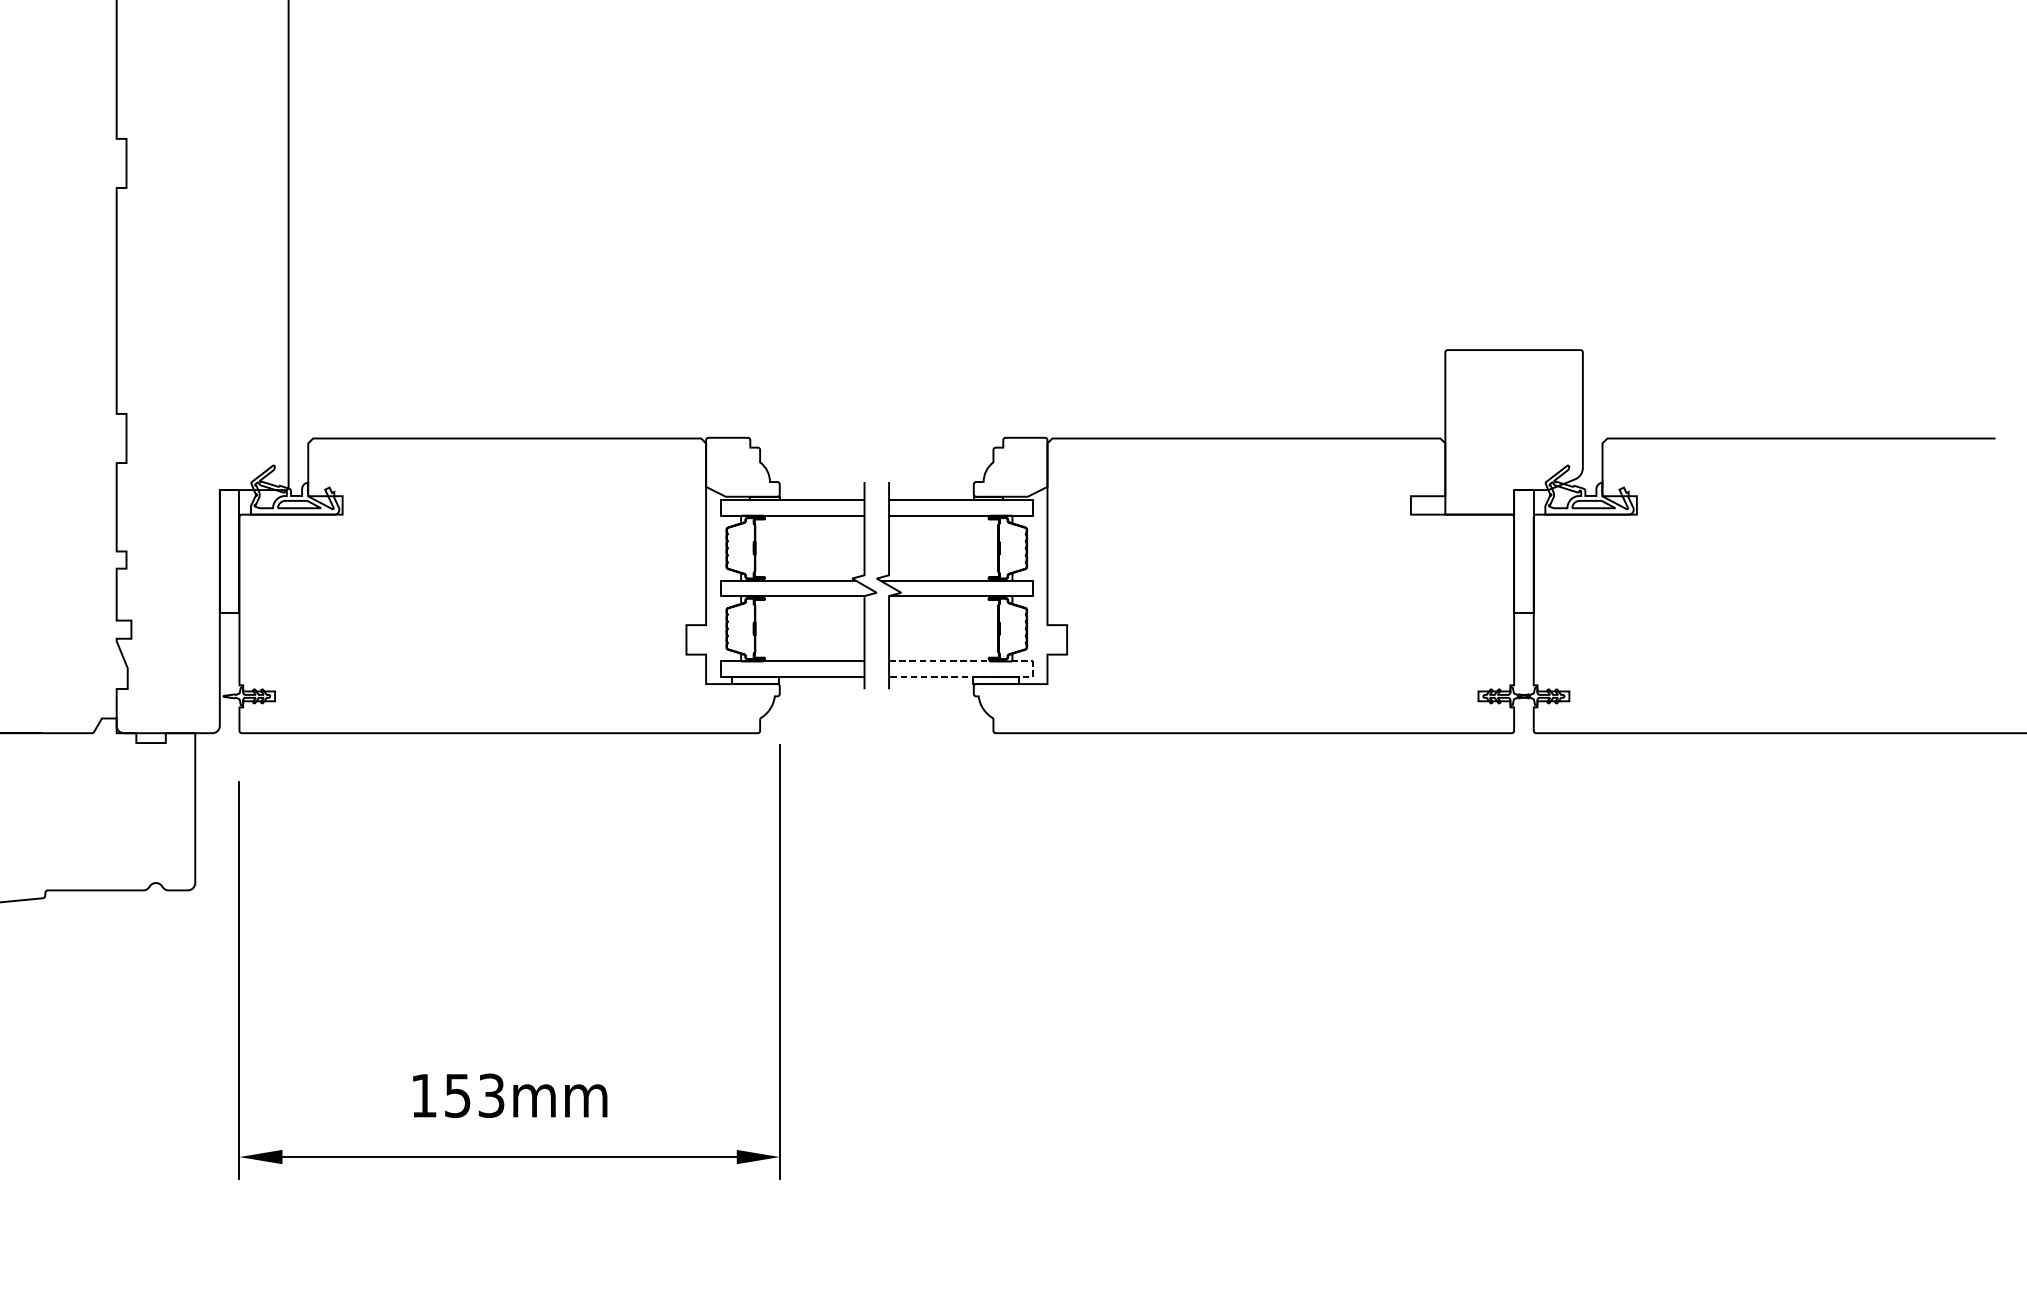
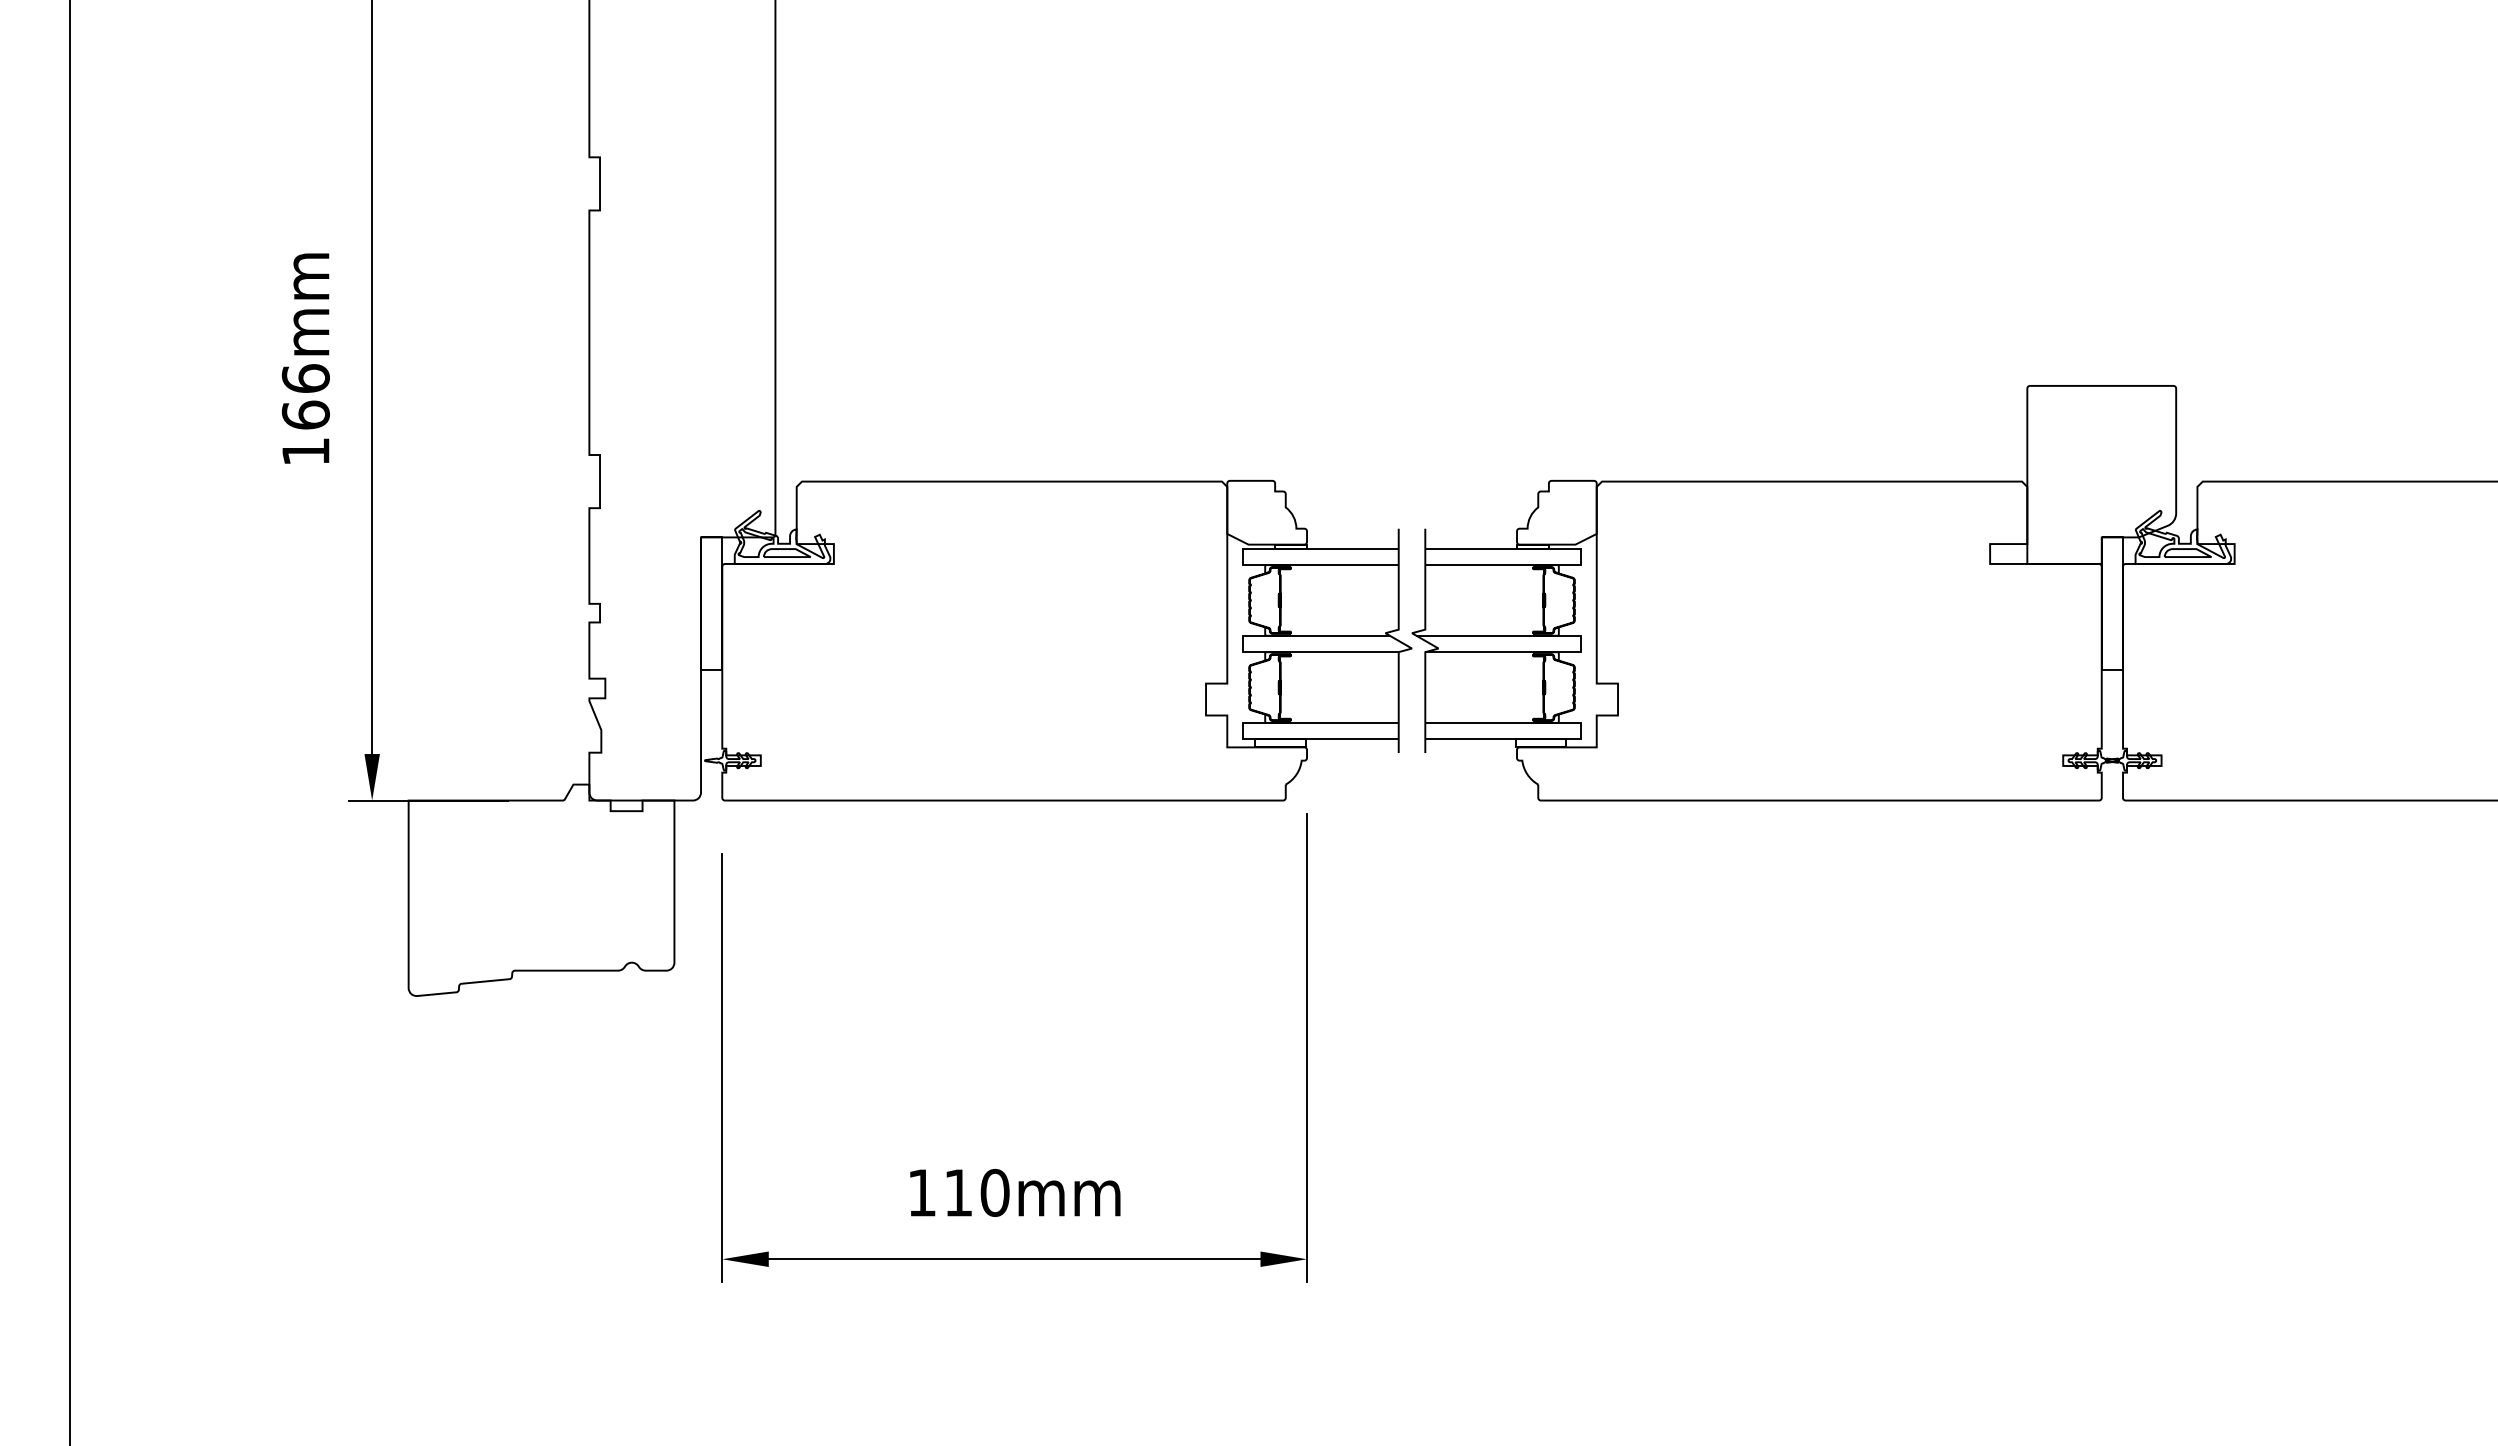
line: (1032, 669) -> (1580, 731), dashed -> solid
text: (475, 1095) -> (977, 1192), 153mm -> 110mm

